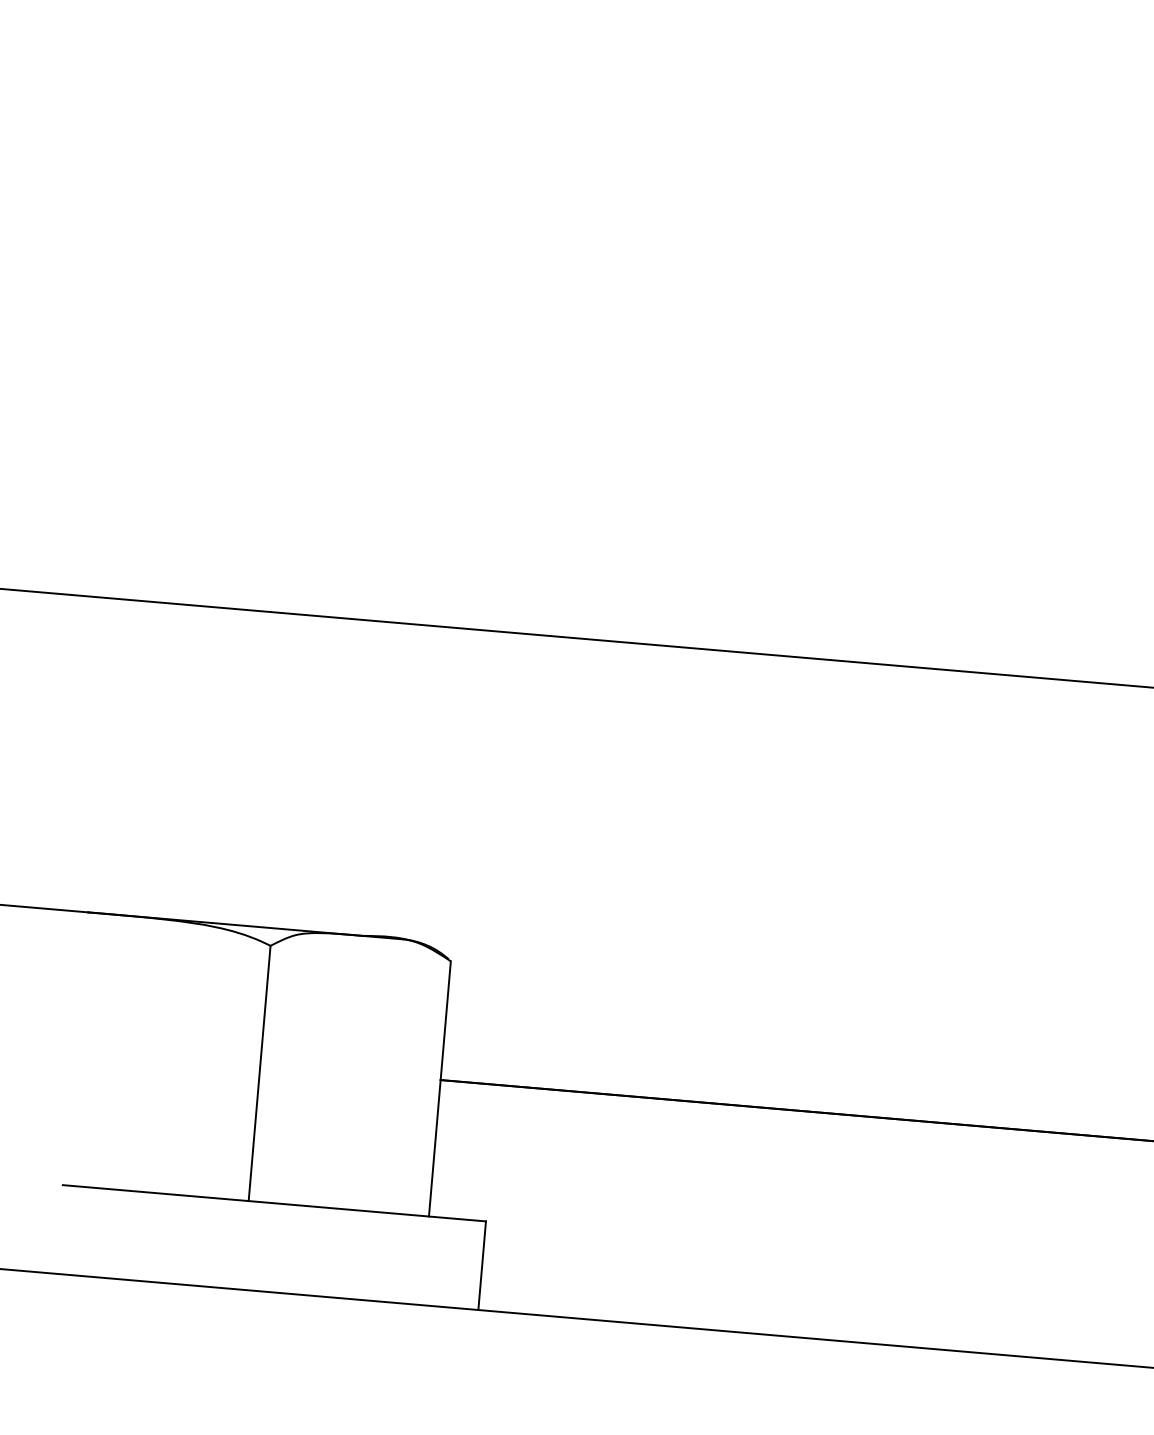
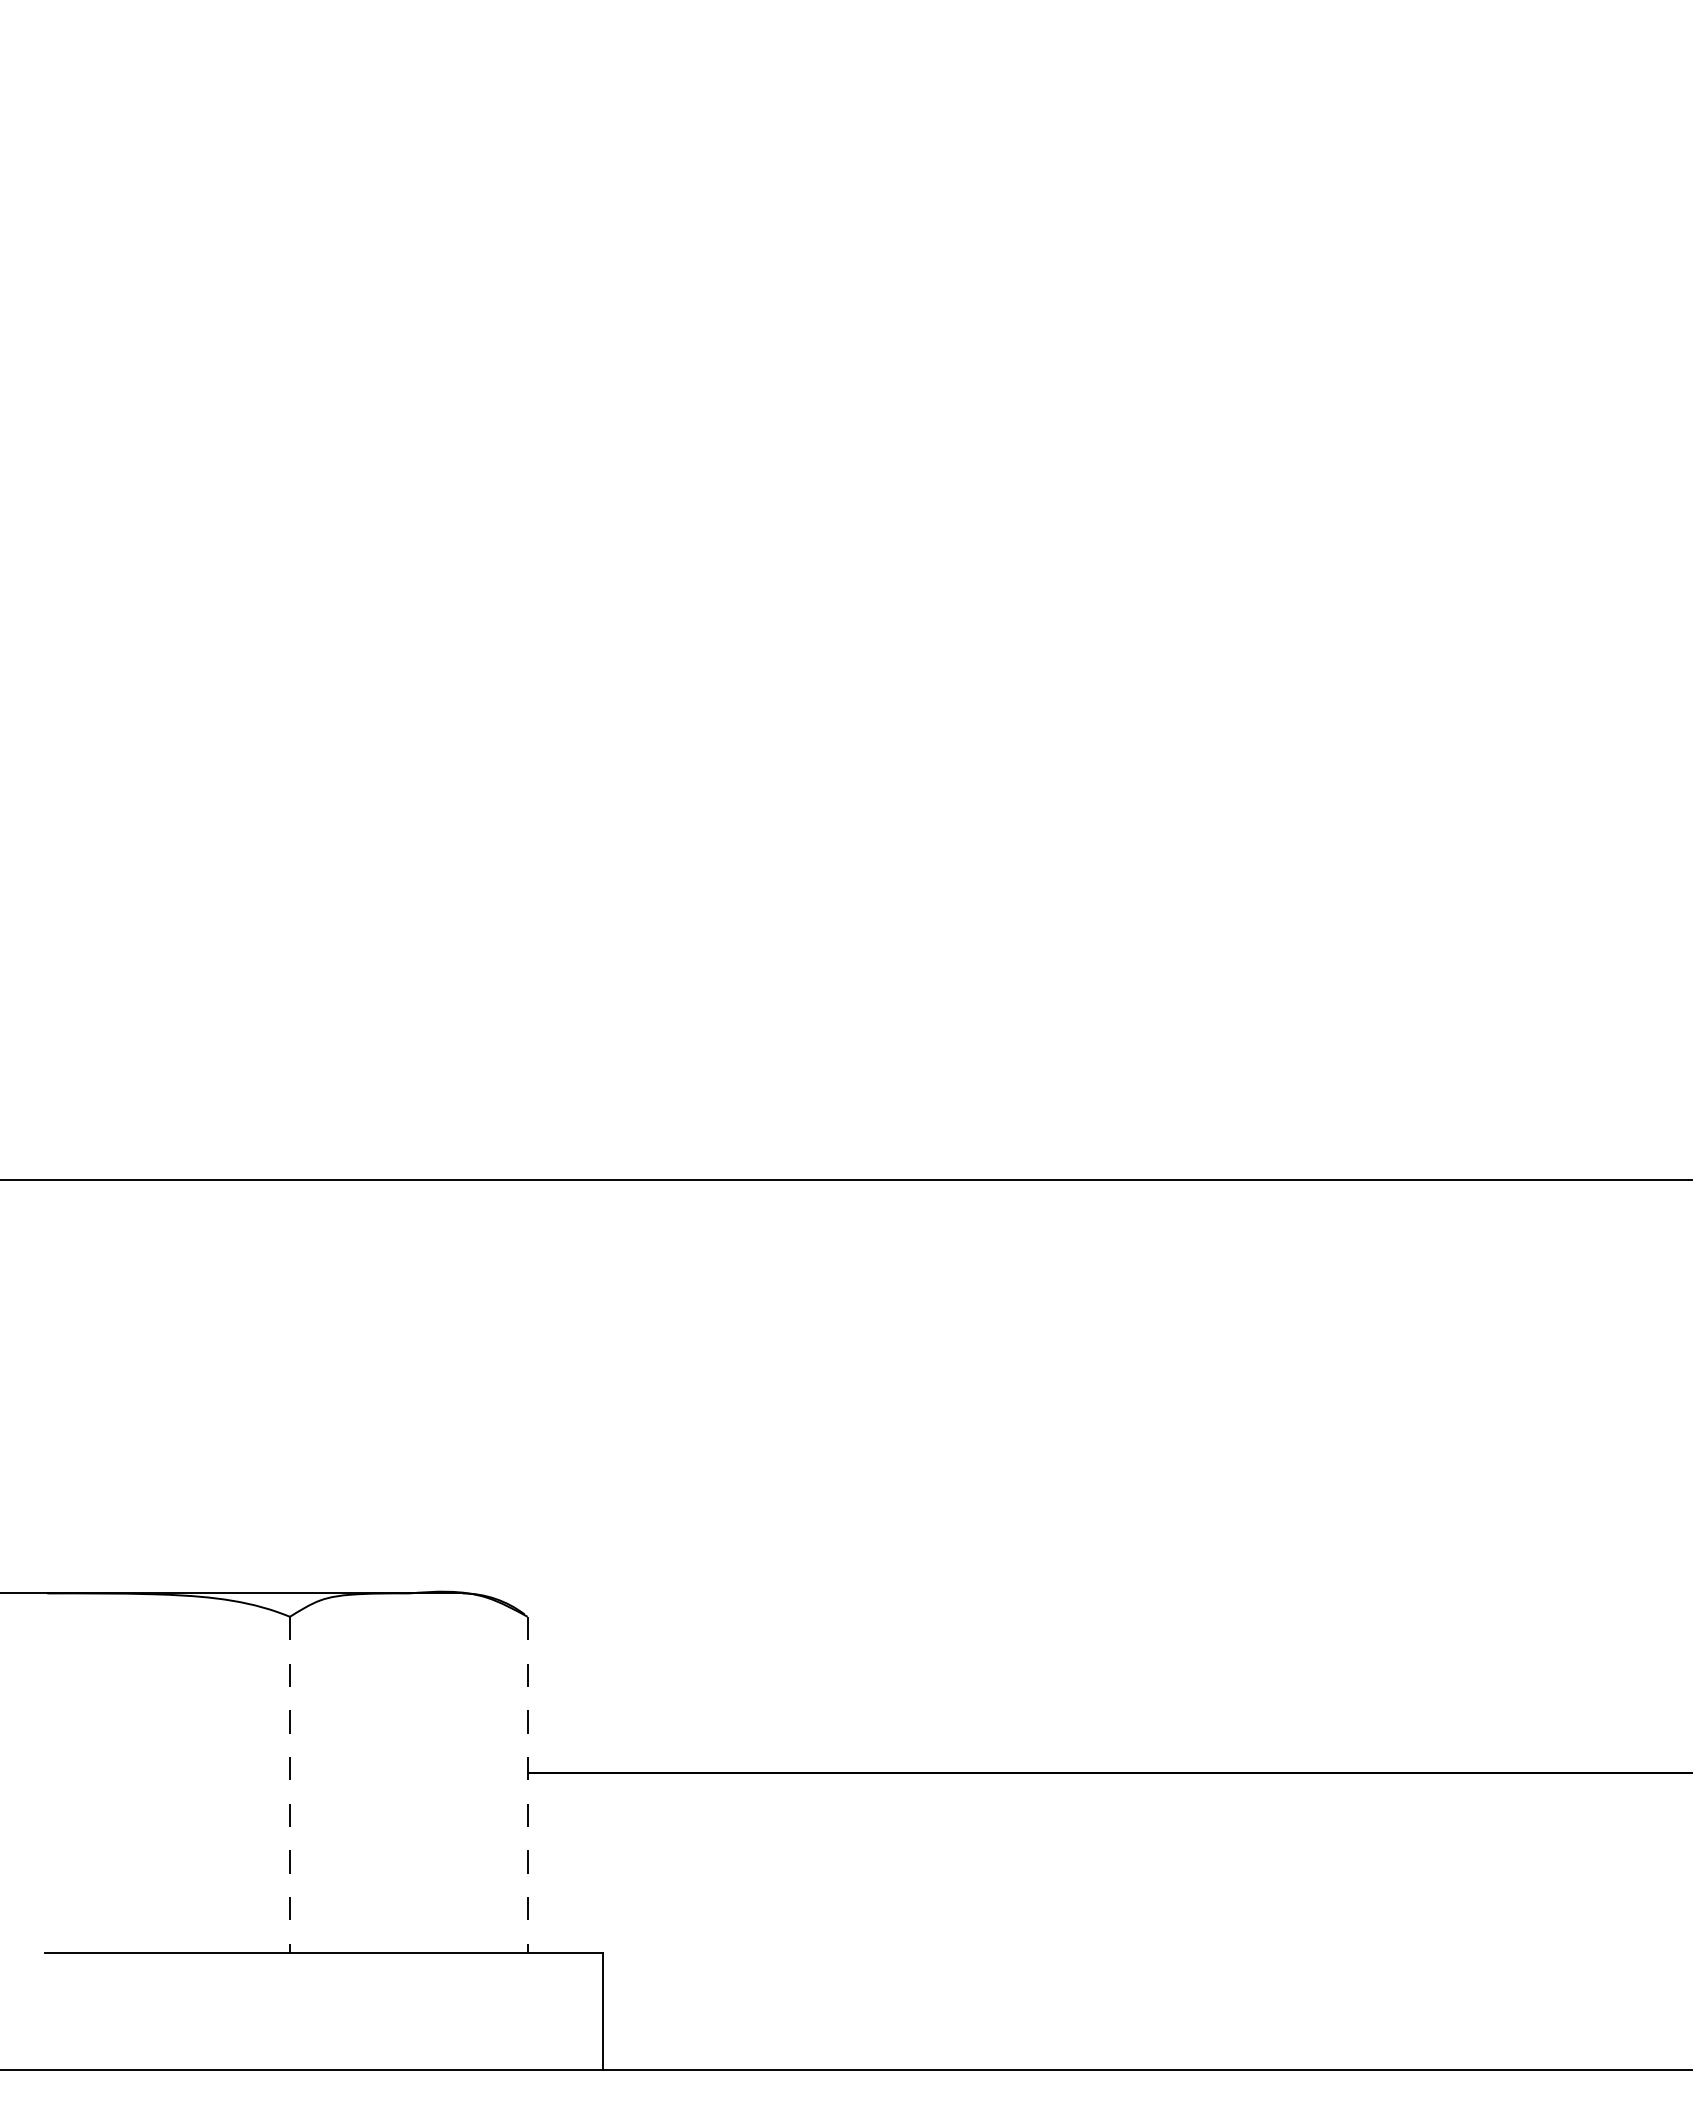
line: (259, 1073) -> (290, 1785), solid -> dashed
line: (439, 1089) -> (527, 1785), solid -> dashed

